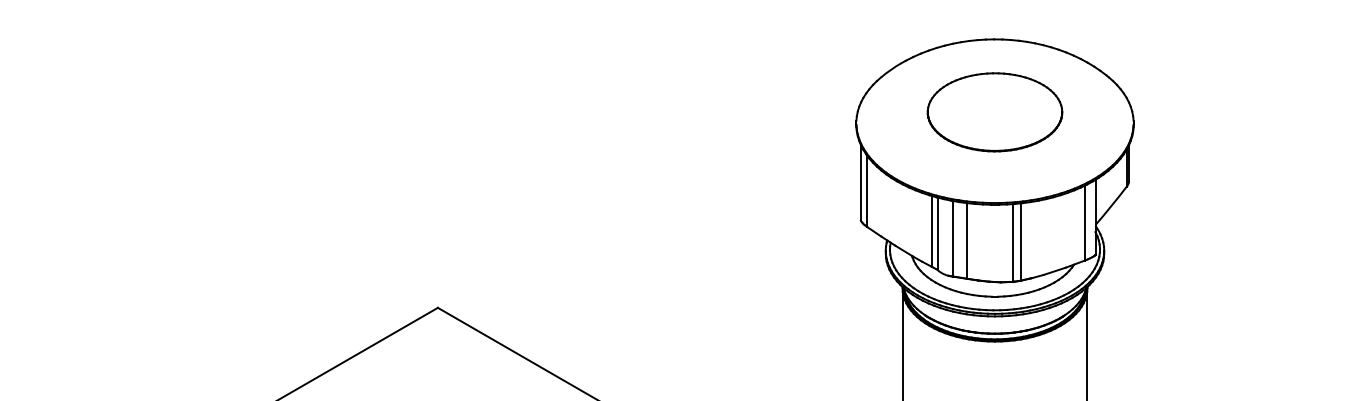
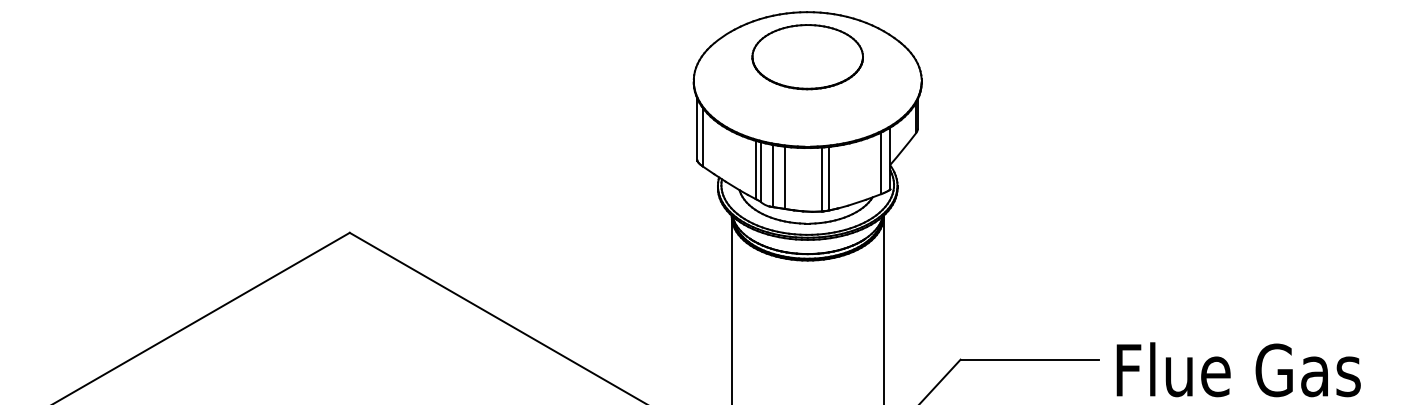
part: (994, 112) -> (807, 57), moved

